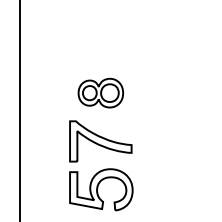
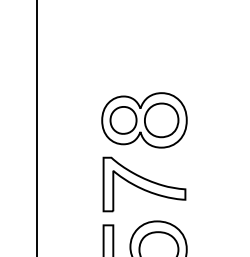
part: (100, 92) -> (144, 119), size x1.43

